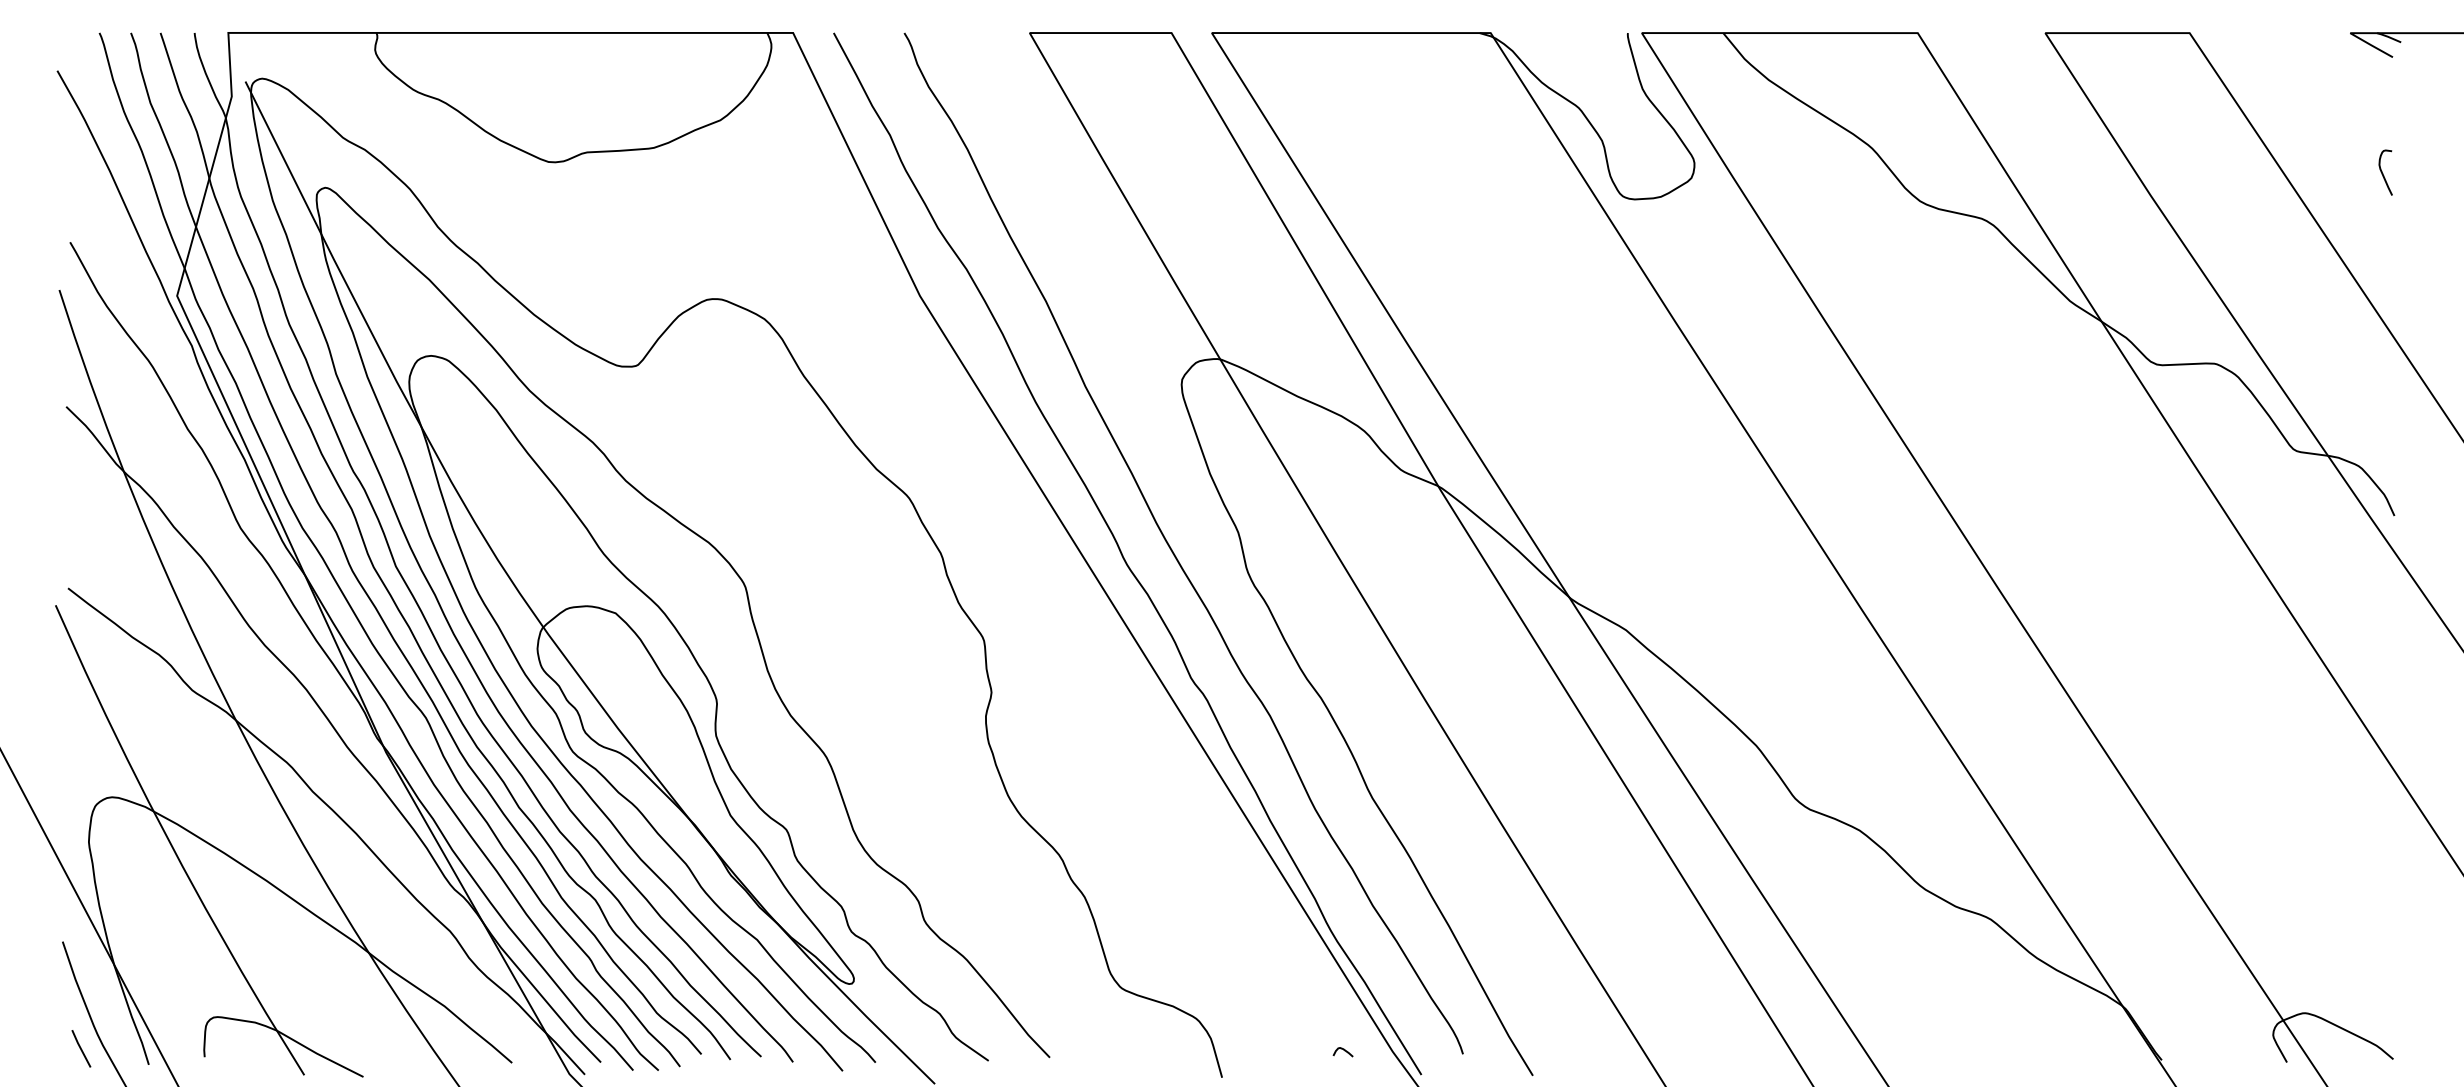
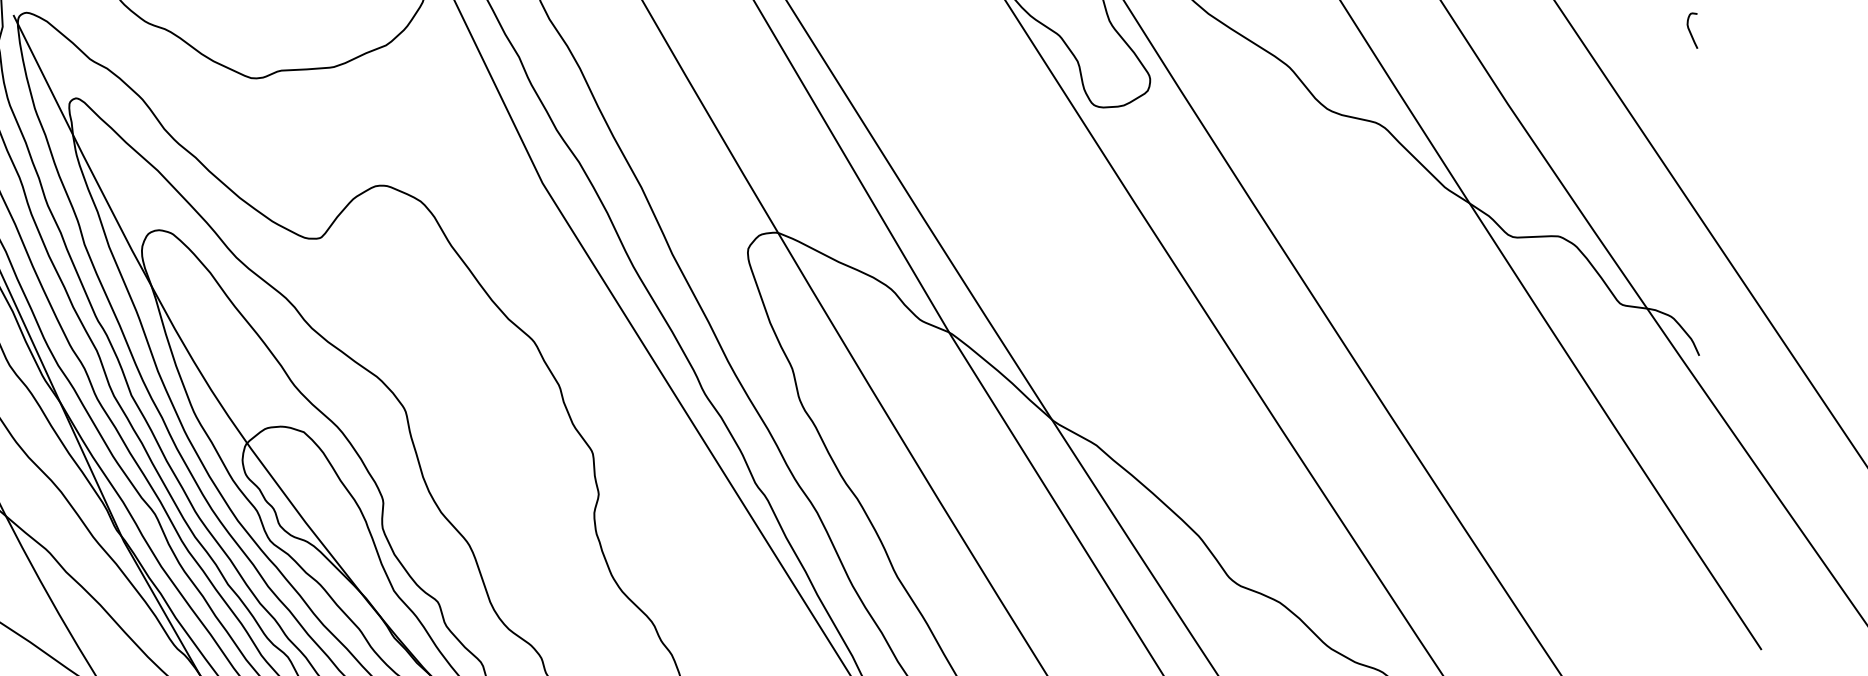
curve: (2383, 173) -> (1690, 31), moved

